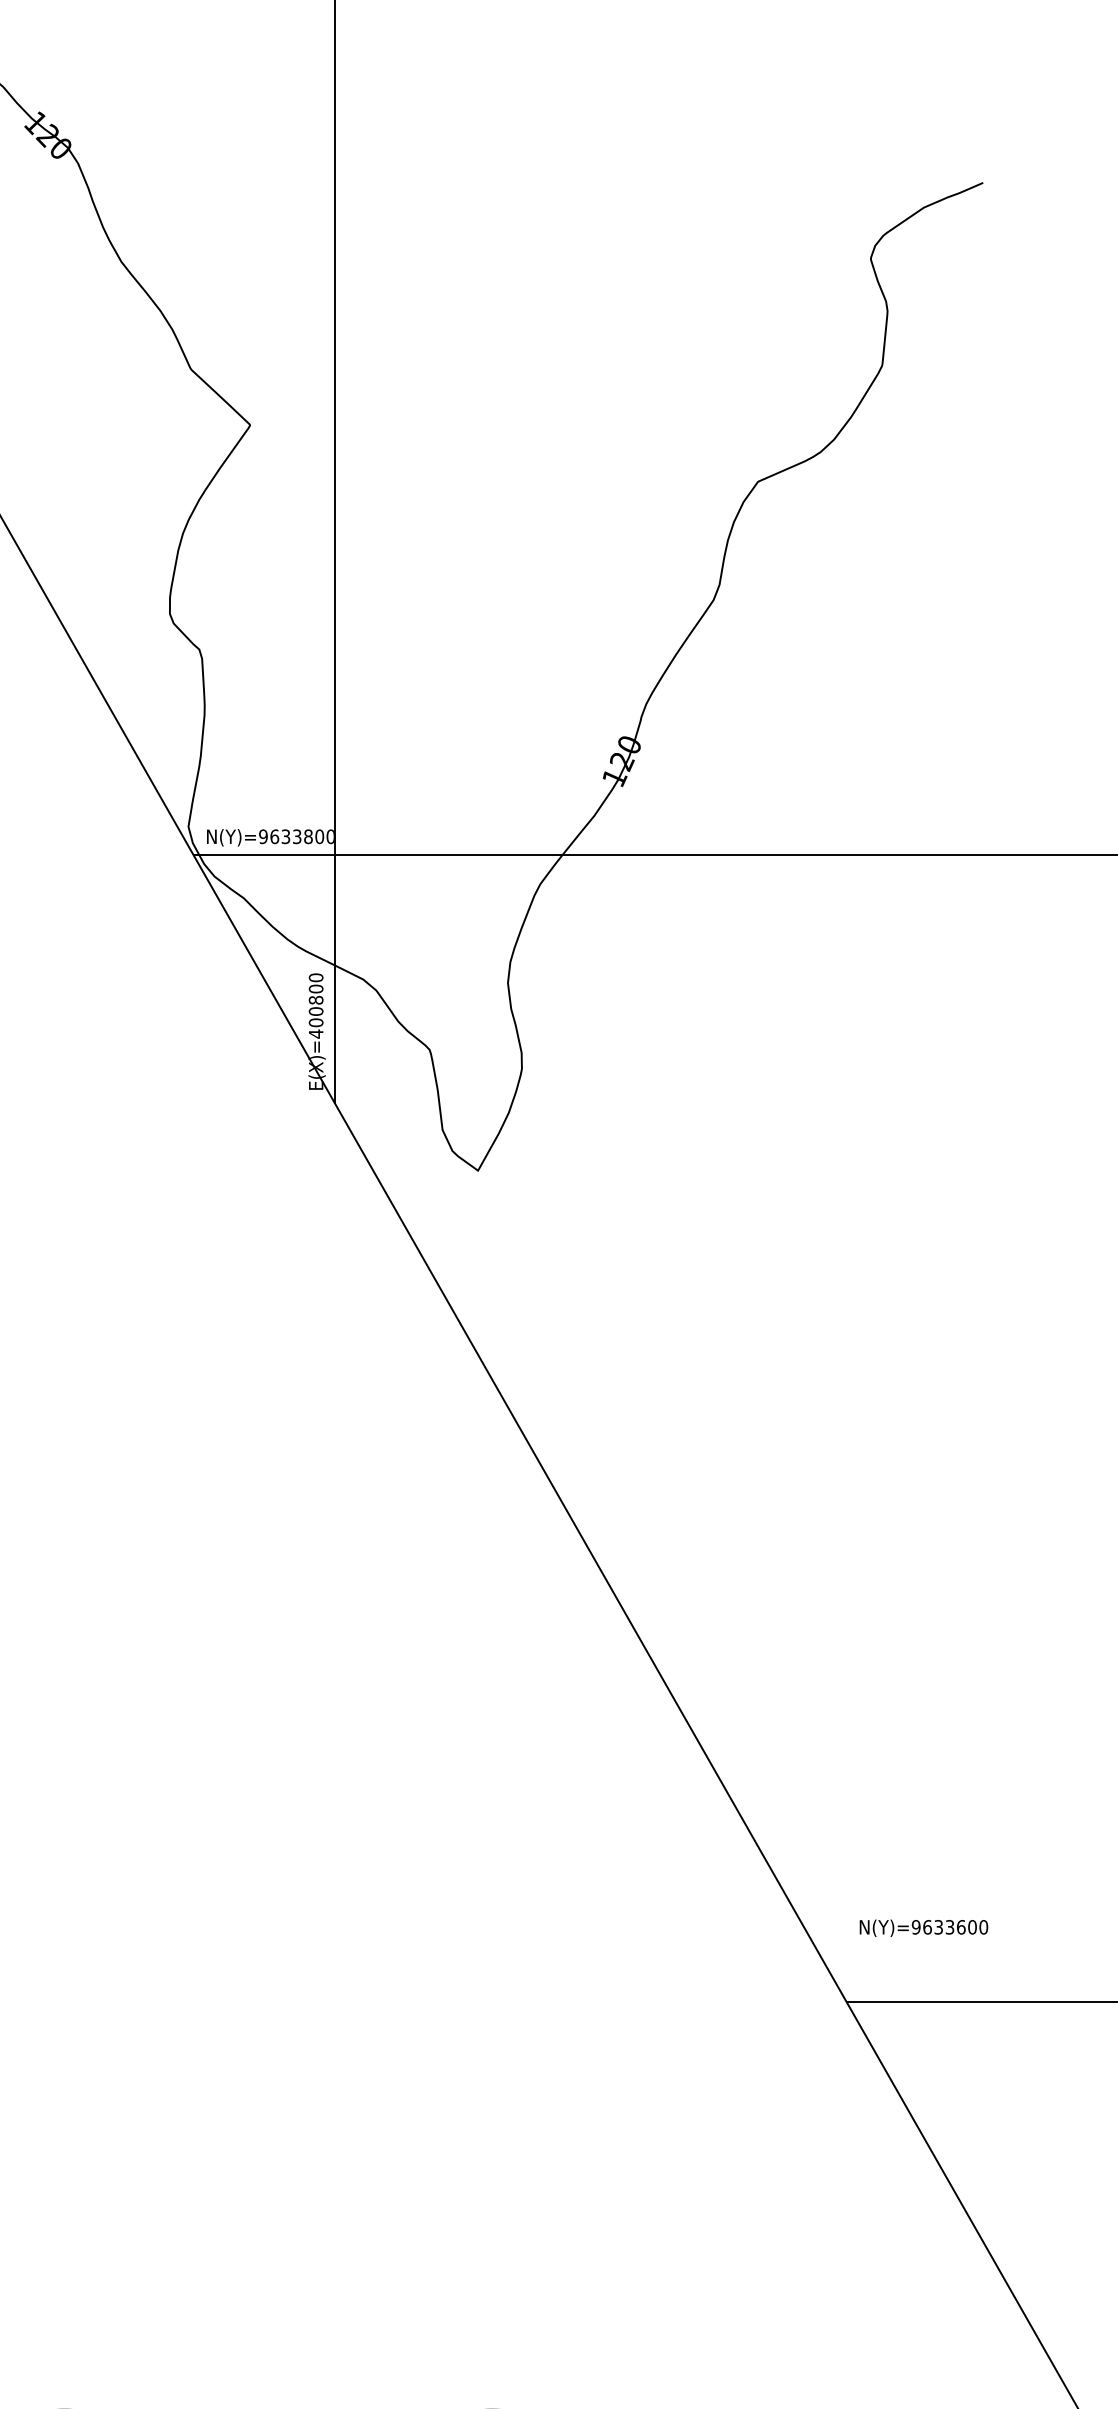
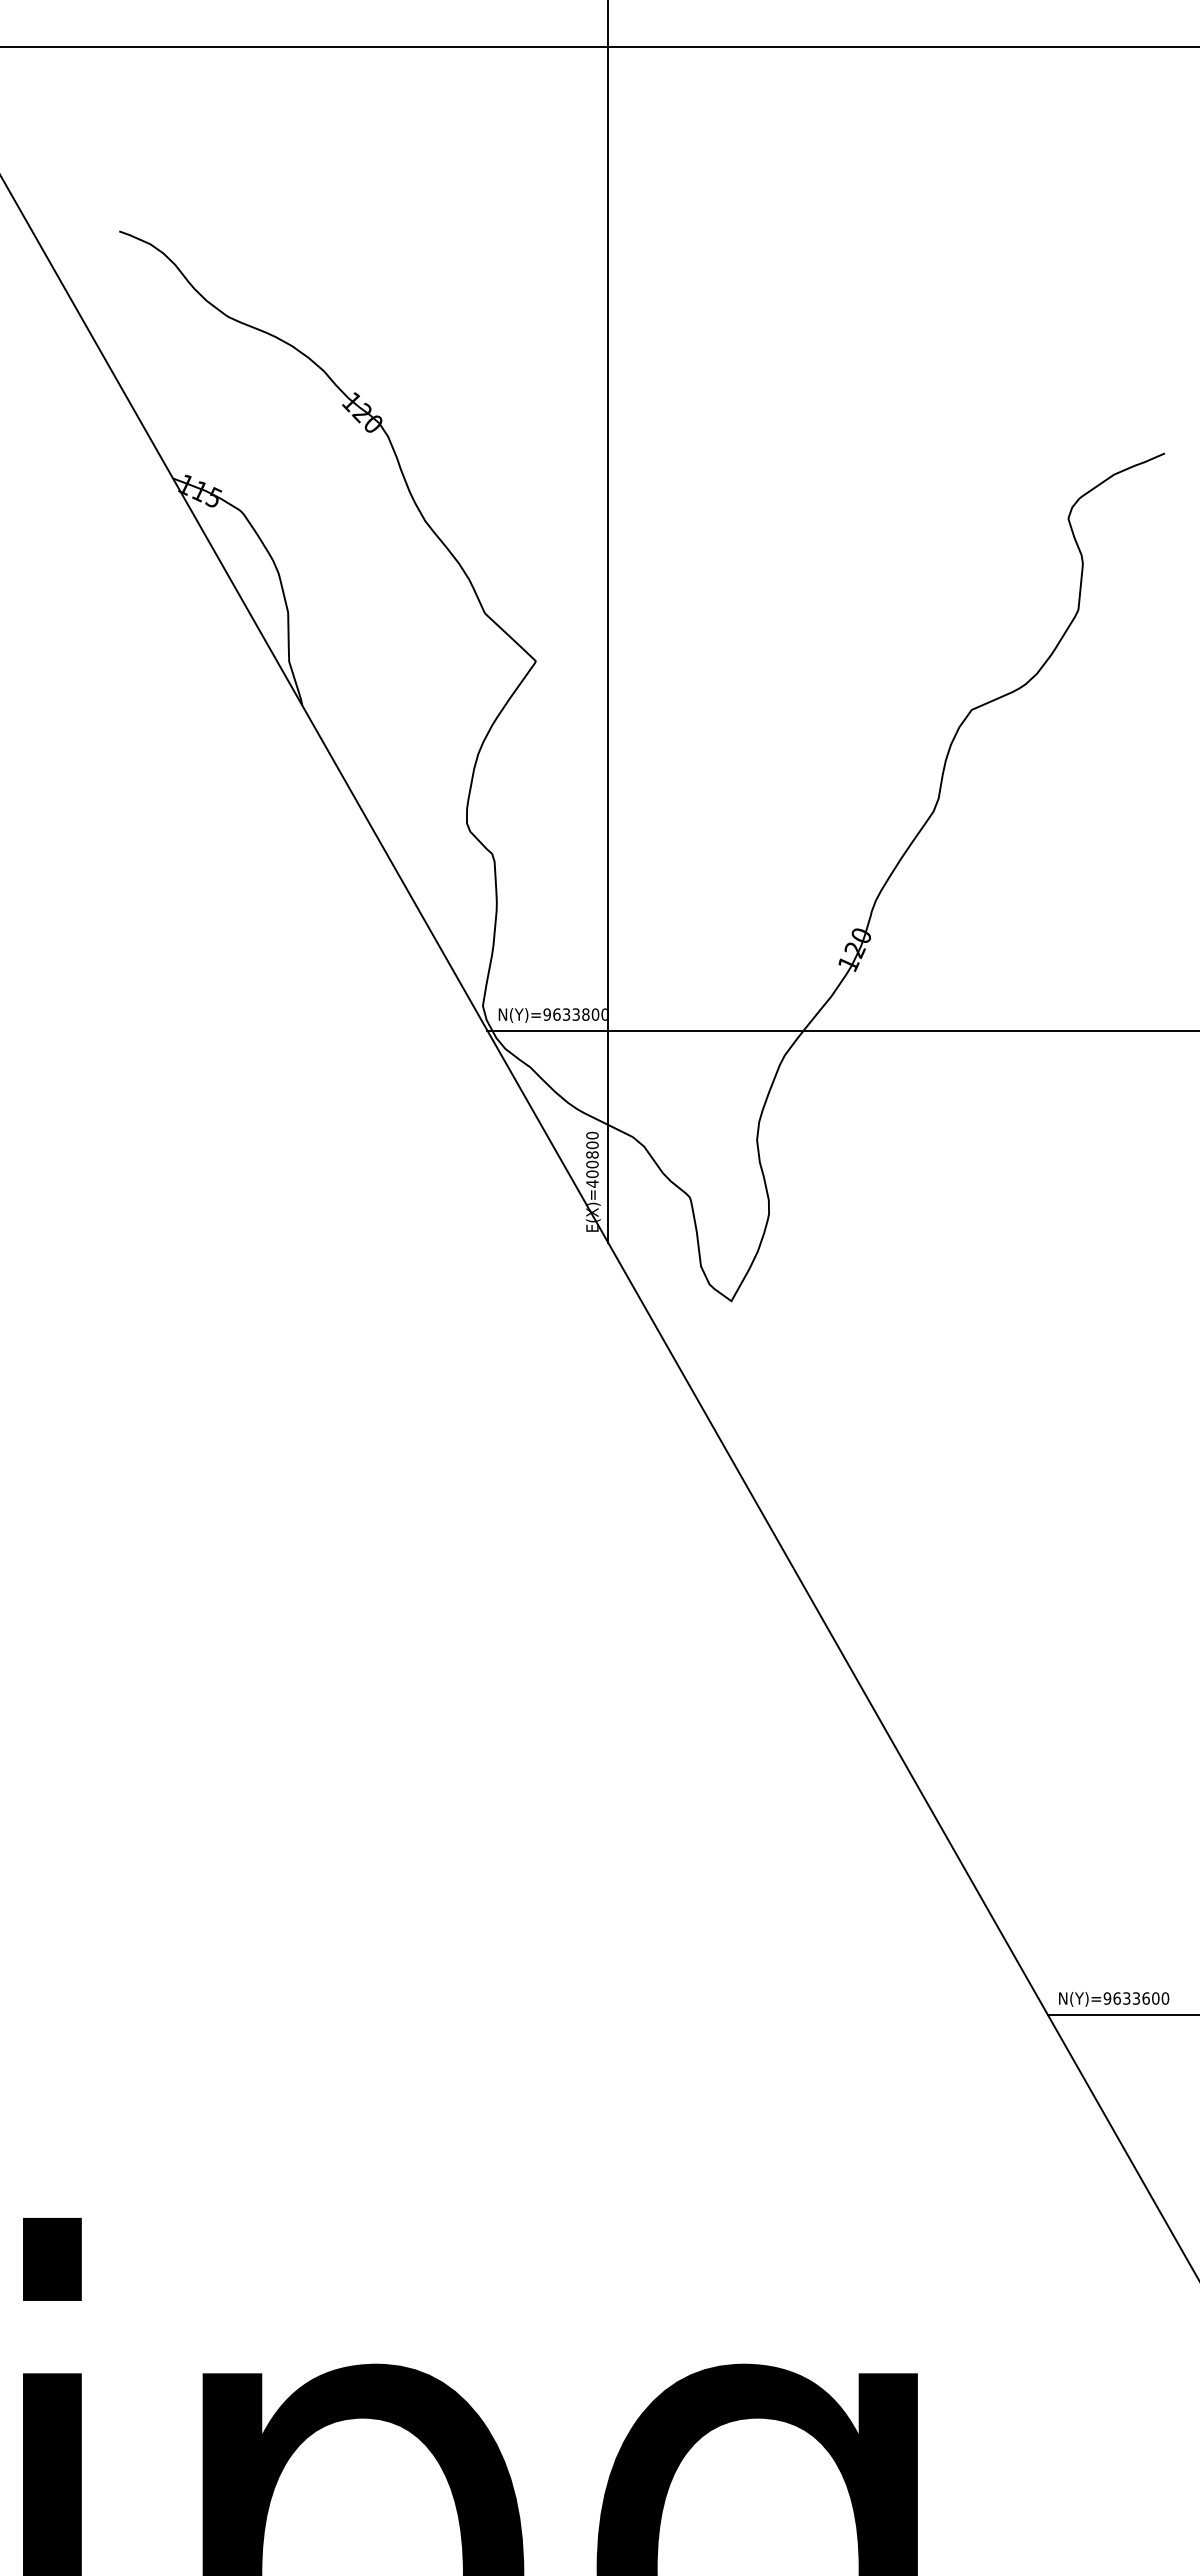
text: (924, 1928) -> (1114, 1999), moved

